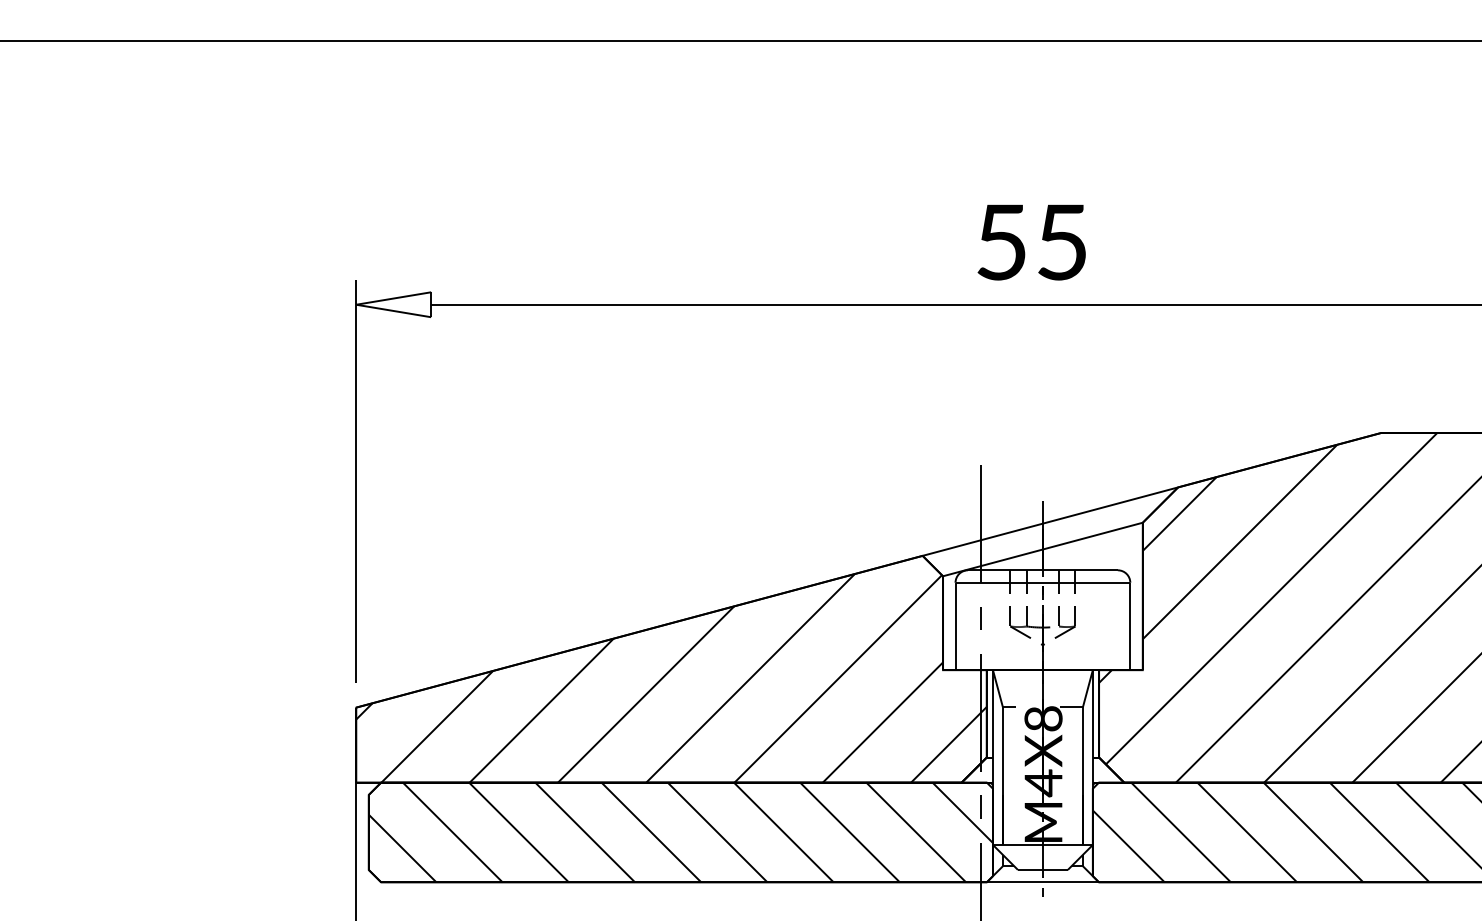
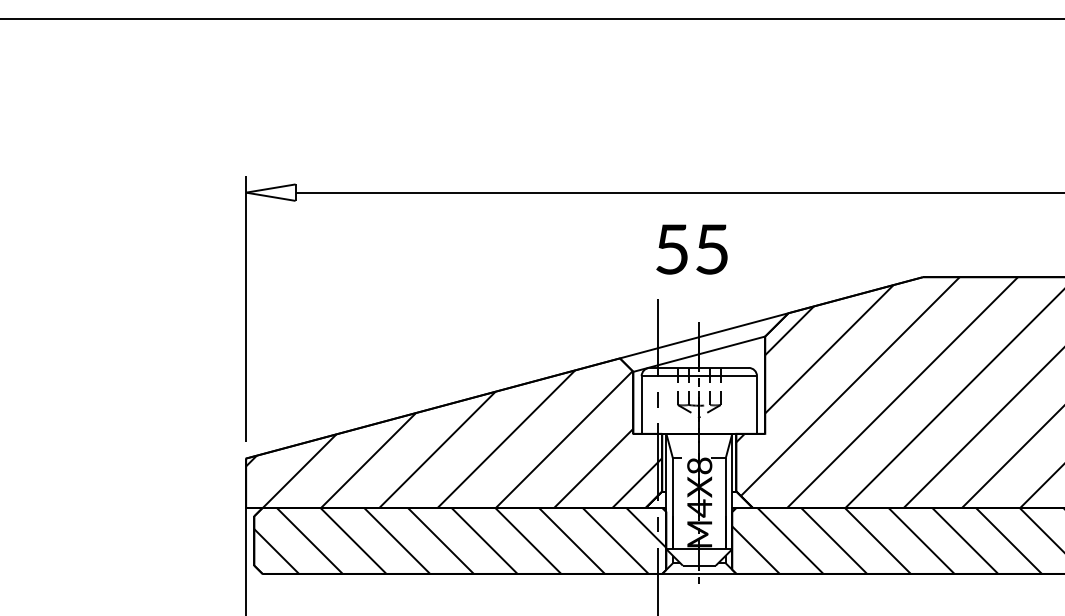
text: (1031, 242) -> (691, 249), moved

